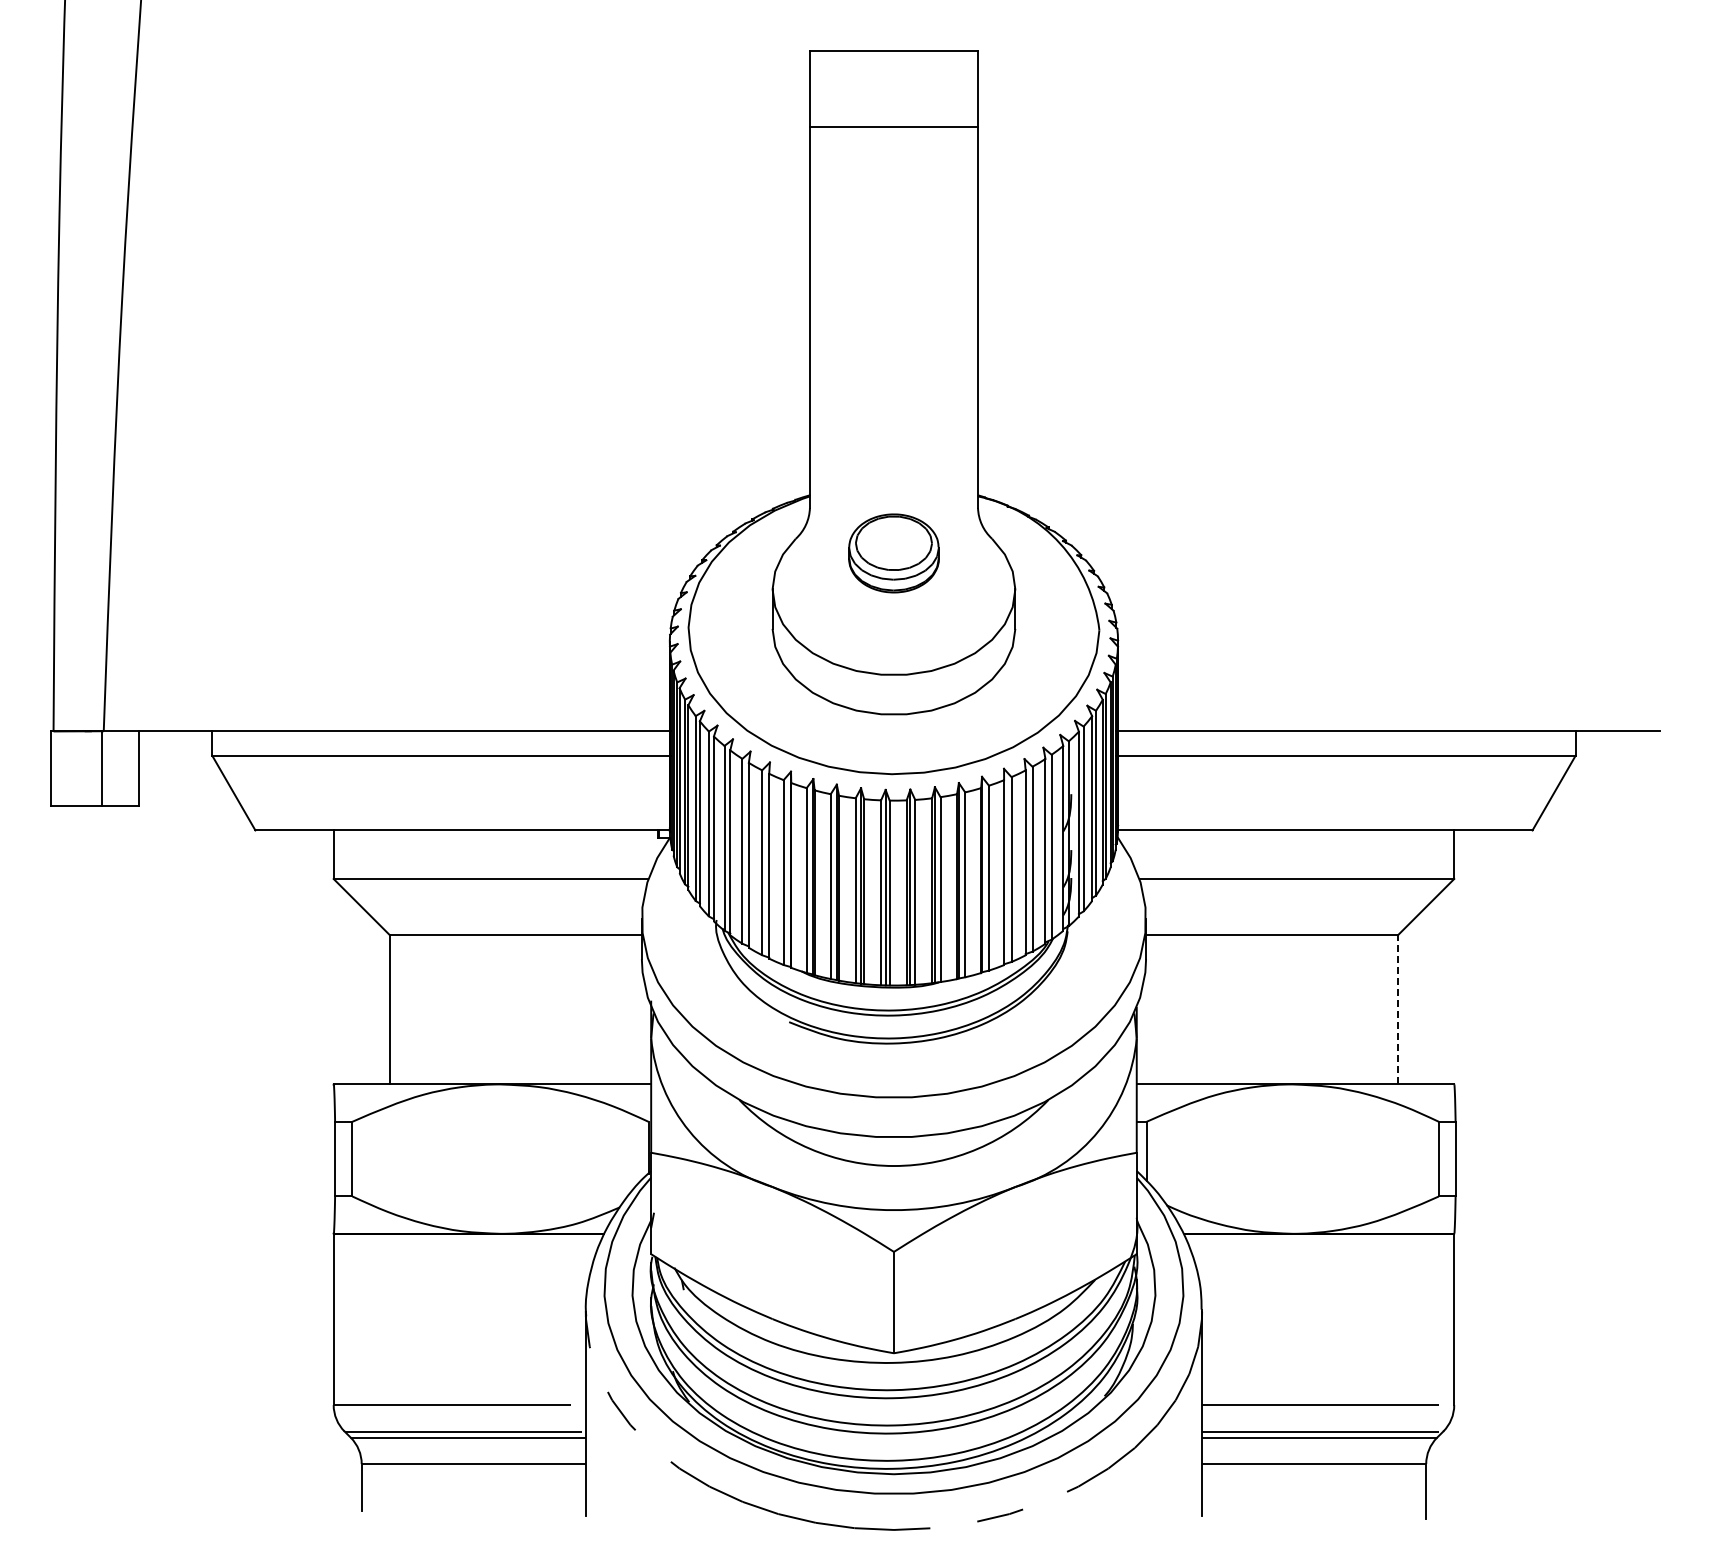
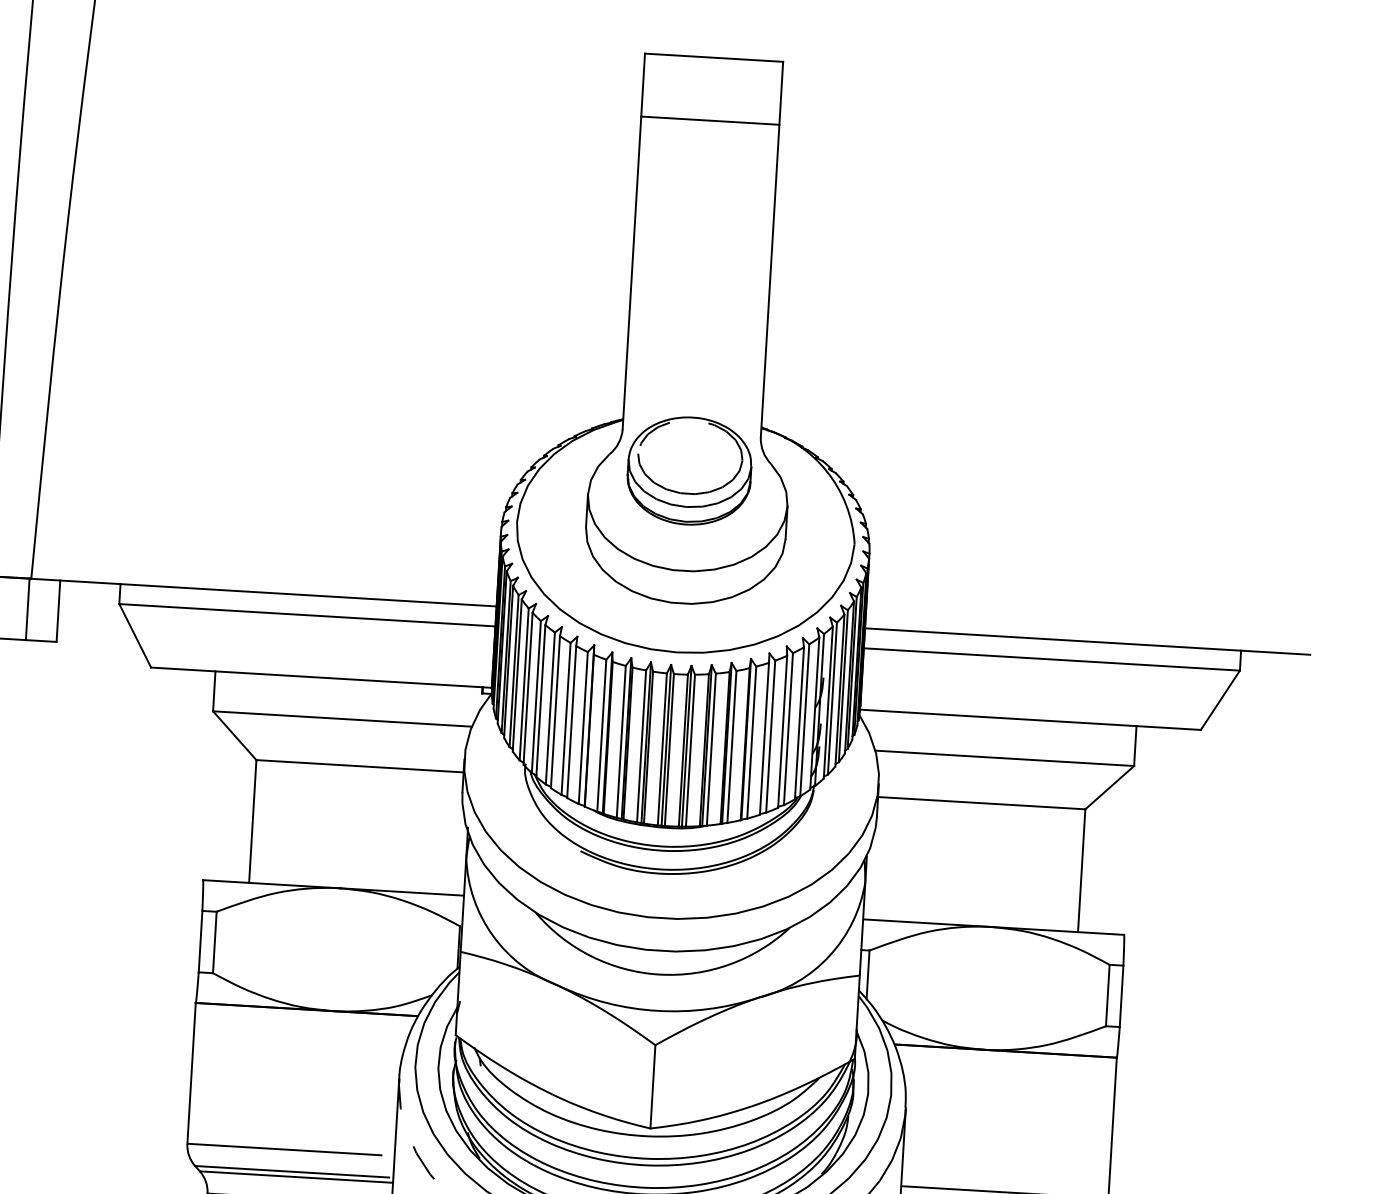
part: (893, 553) -> (689, 471), size x1.67
line: (1398, 1009) -> (1081, 870), dashed -> solid

